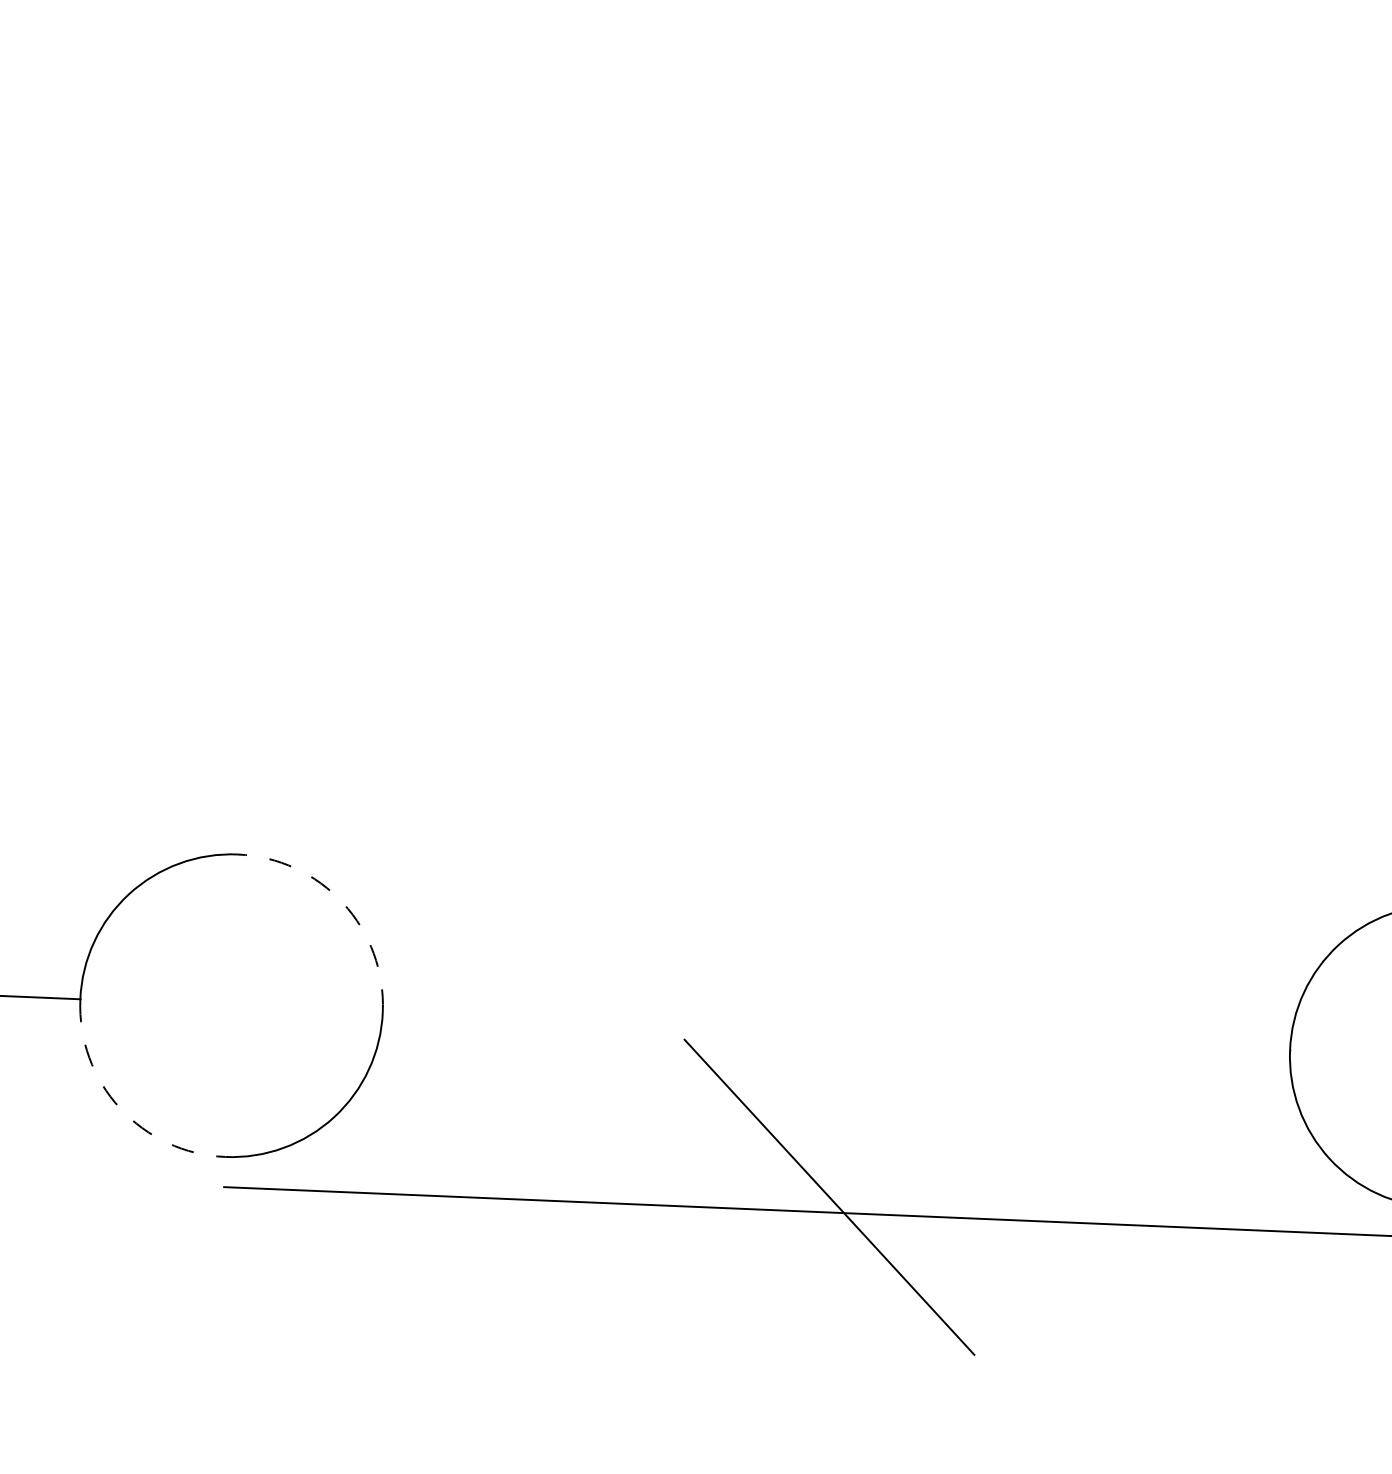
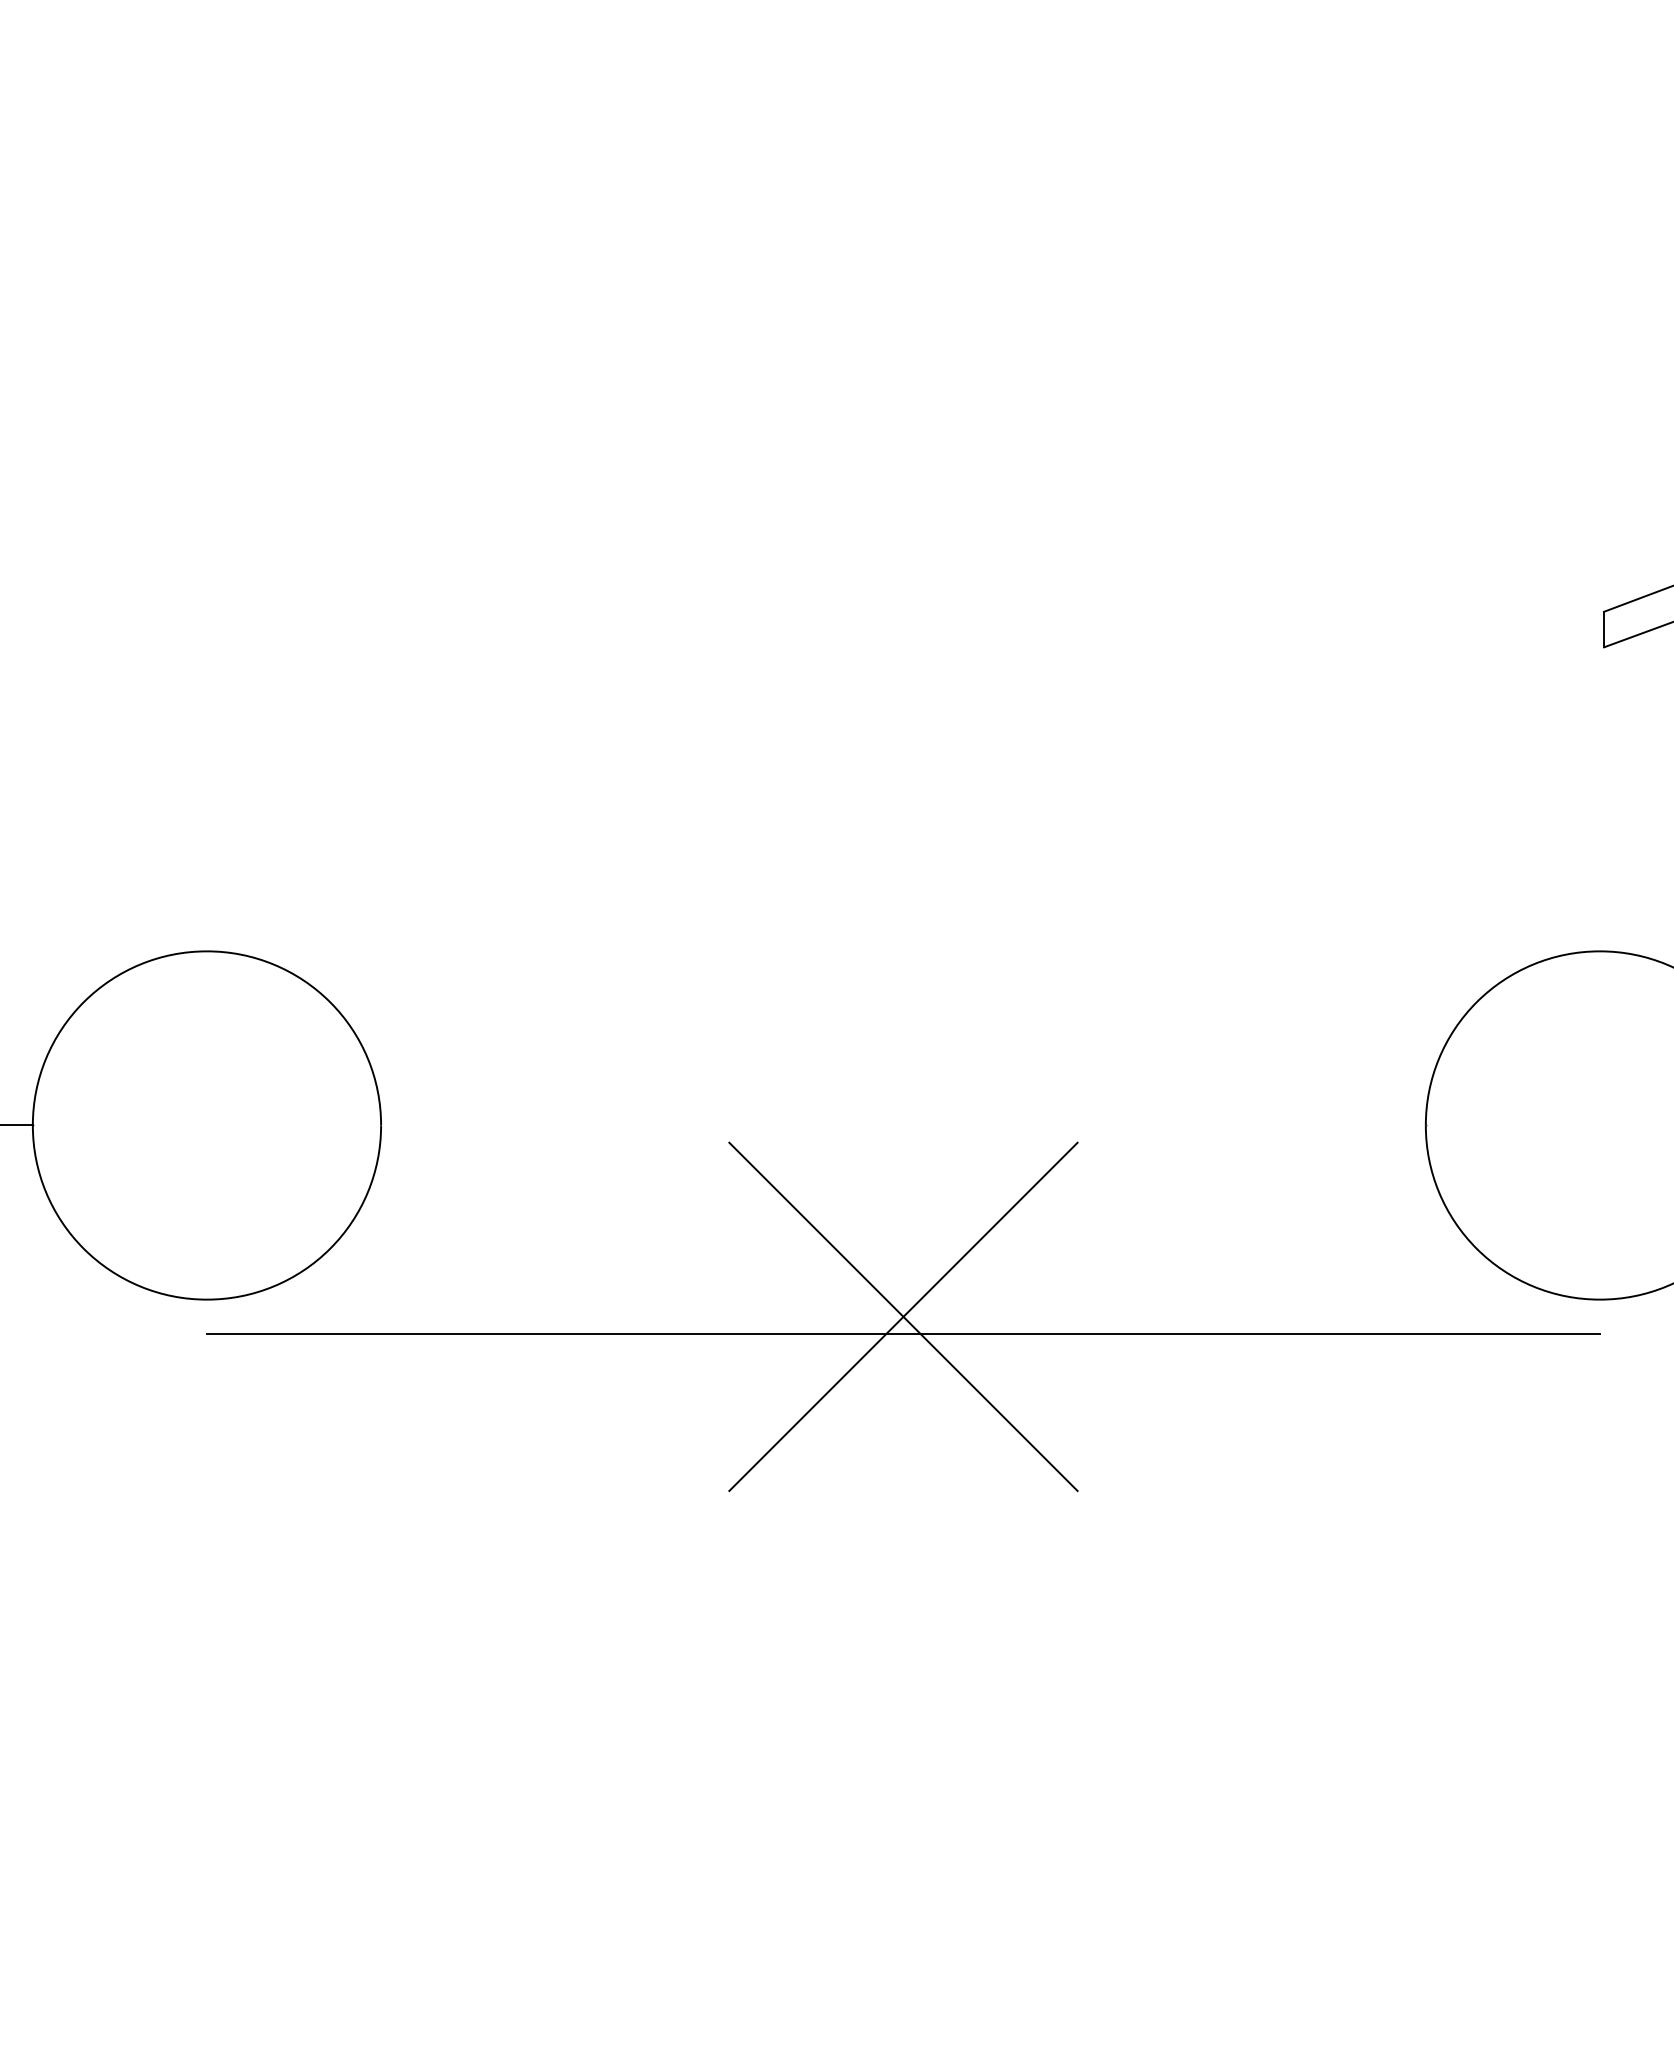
arc: (343, 903) -> (330, 1002), dashed -> solid
arc: (119, 1108) -> (83, 1248), dashed -> solid
line: (829, 1196) -> (903, 1316), added

